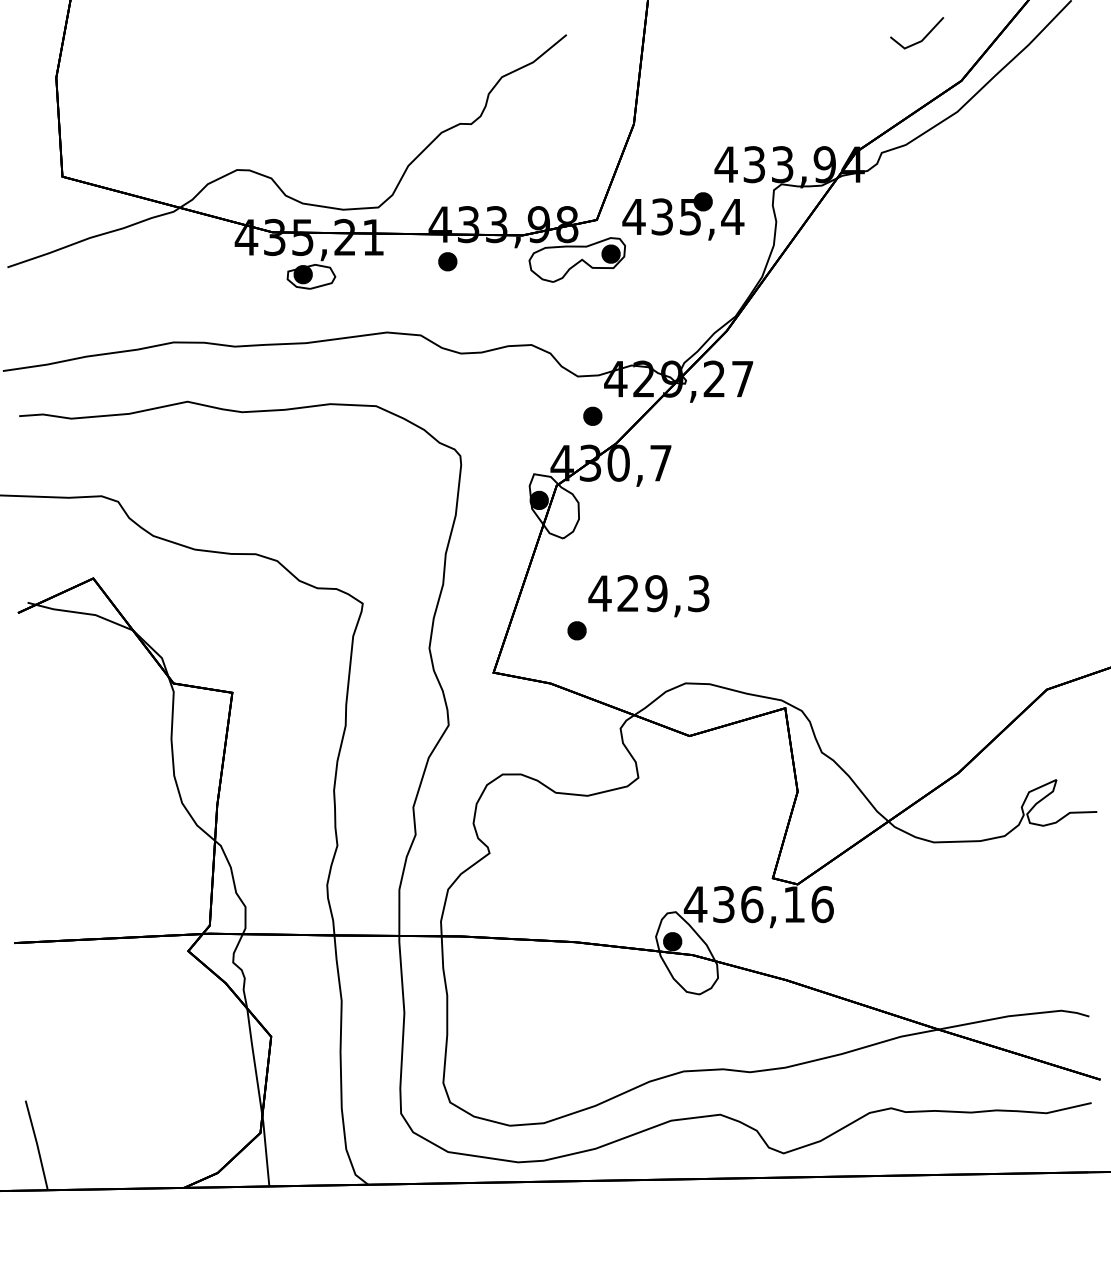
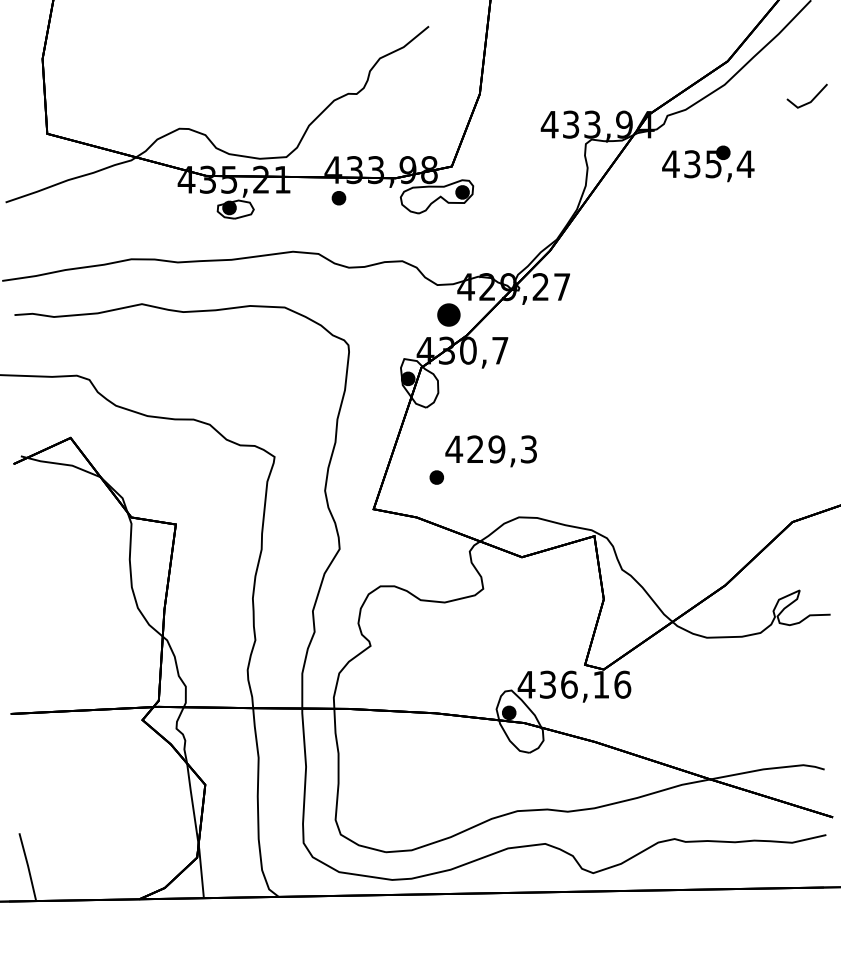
line: (922, 37) -> (811, 99), moved
text: (683, 215) -> (708, 163), moved
part: (592, 416) -> (448, 315), size x1.6

